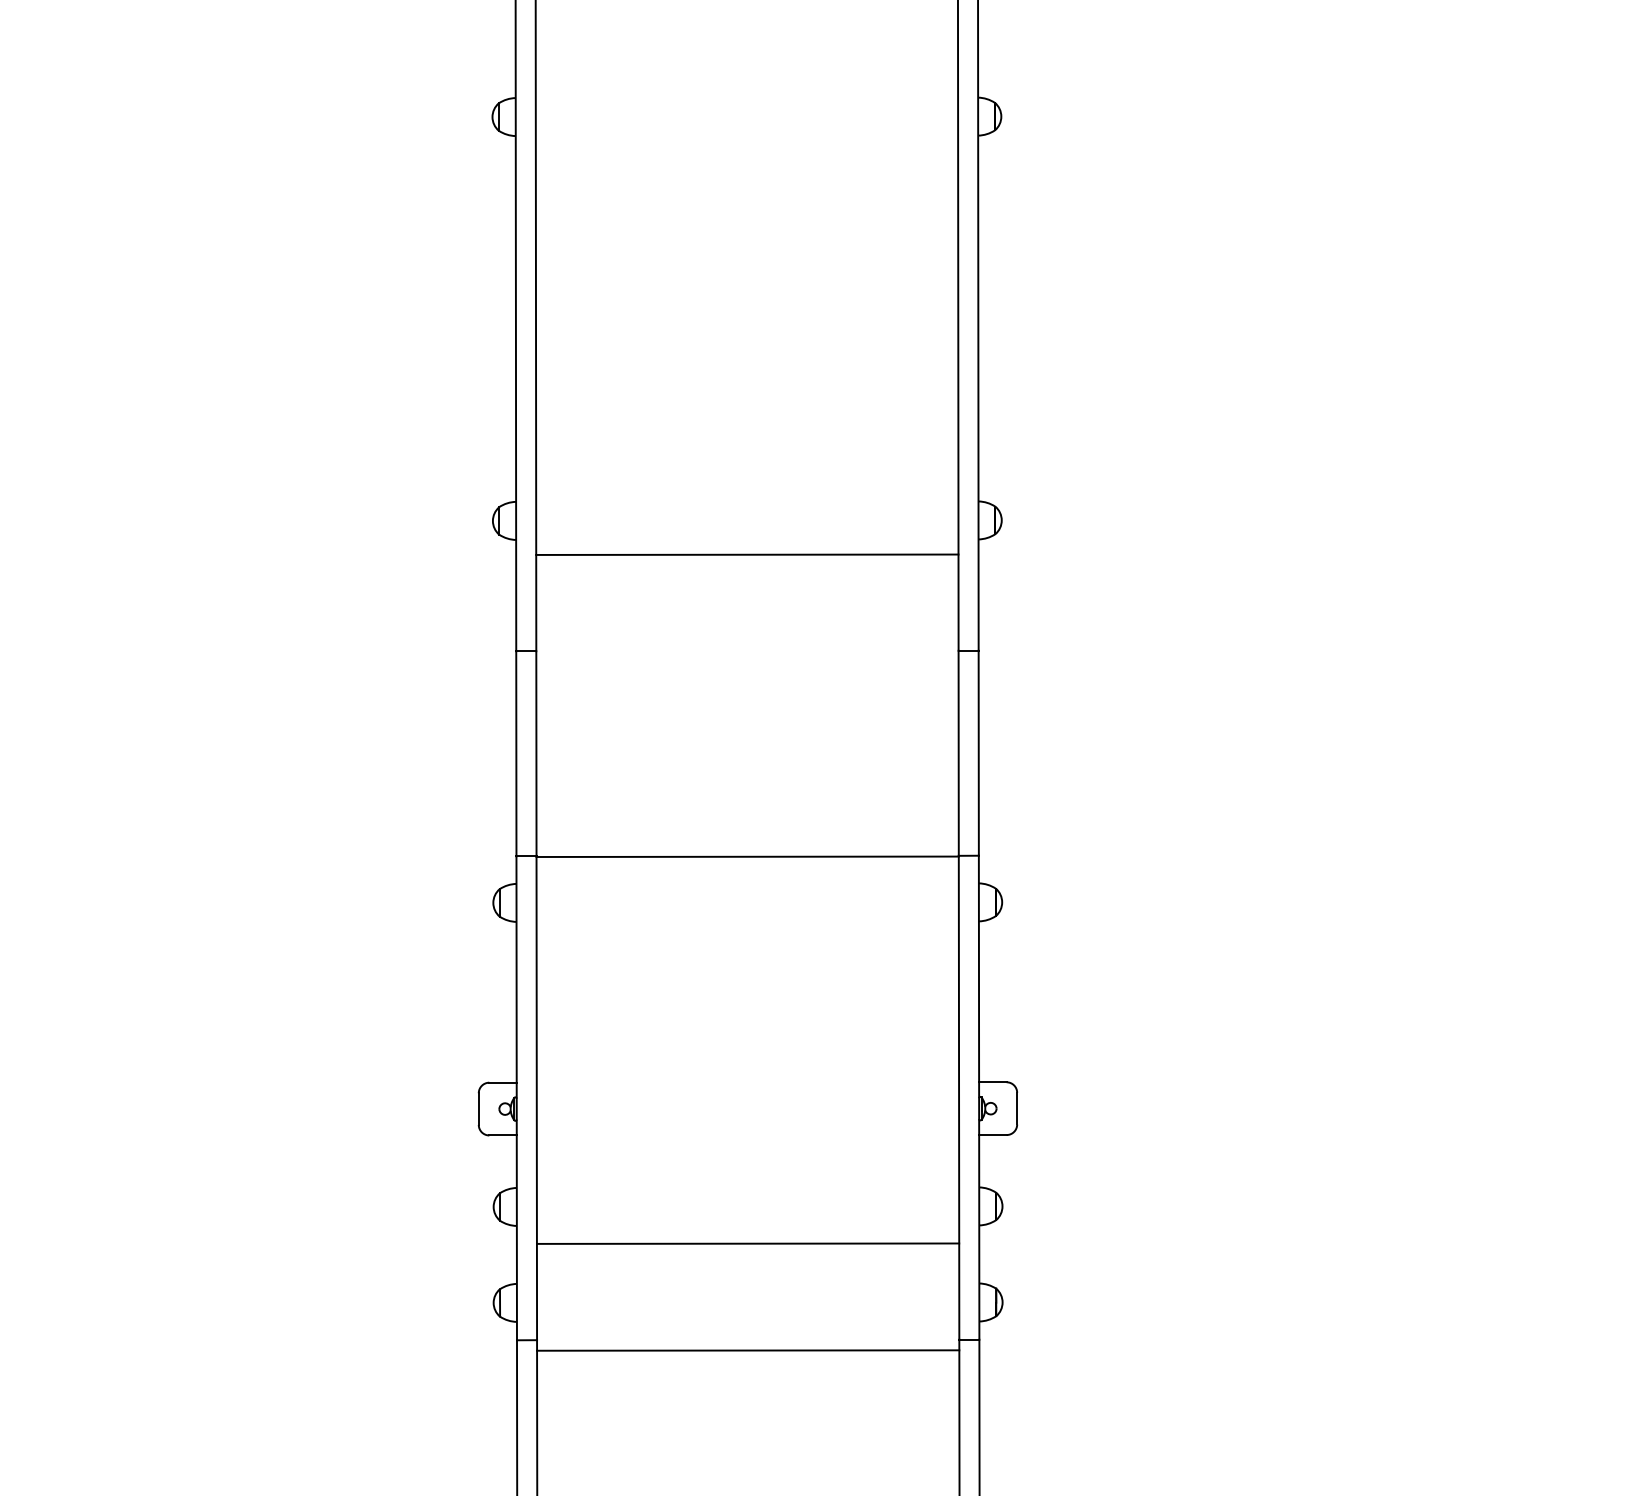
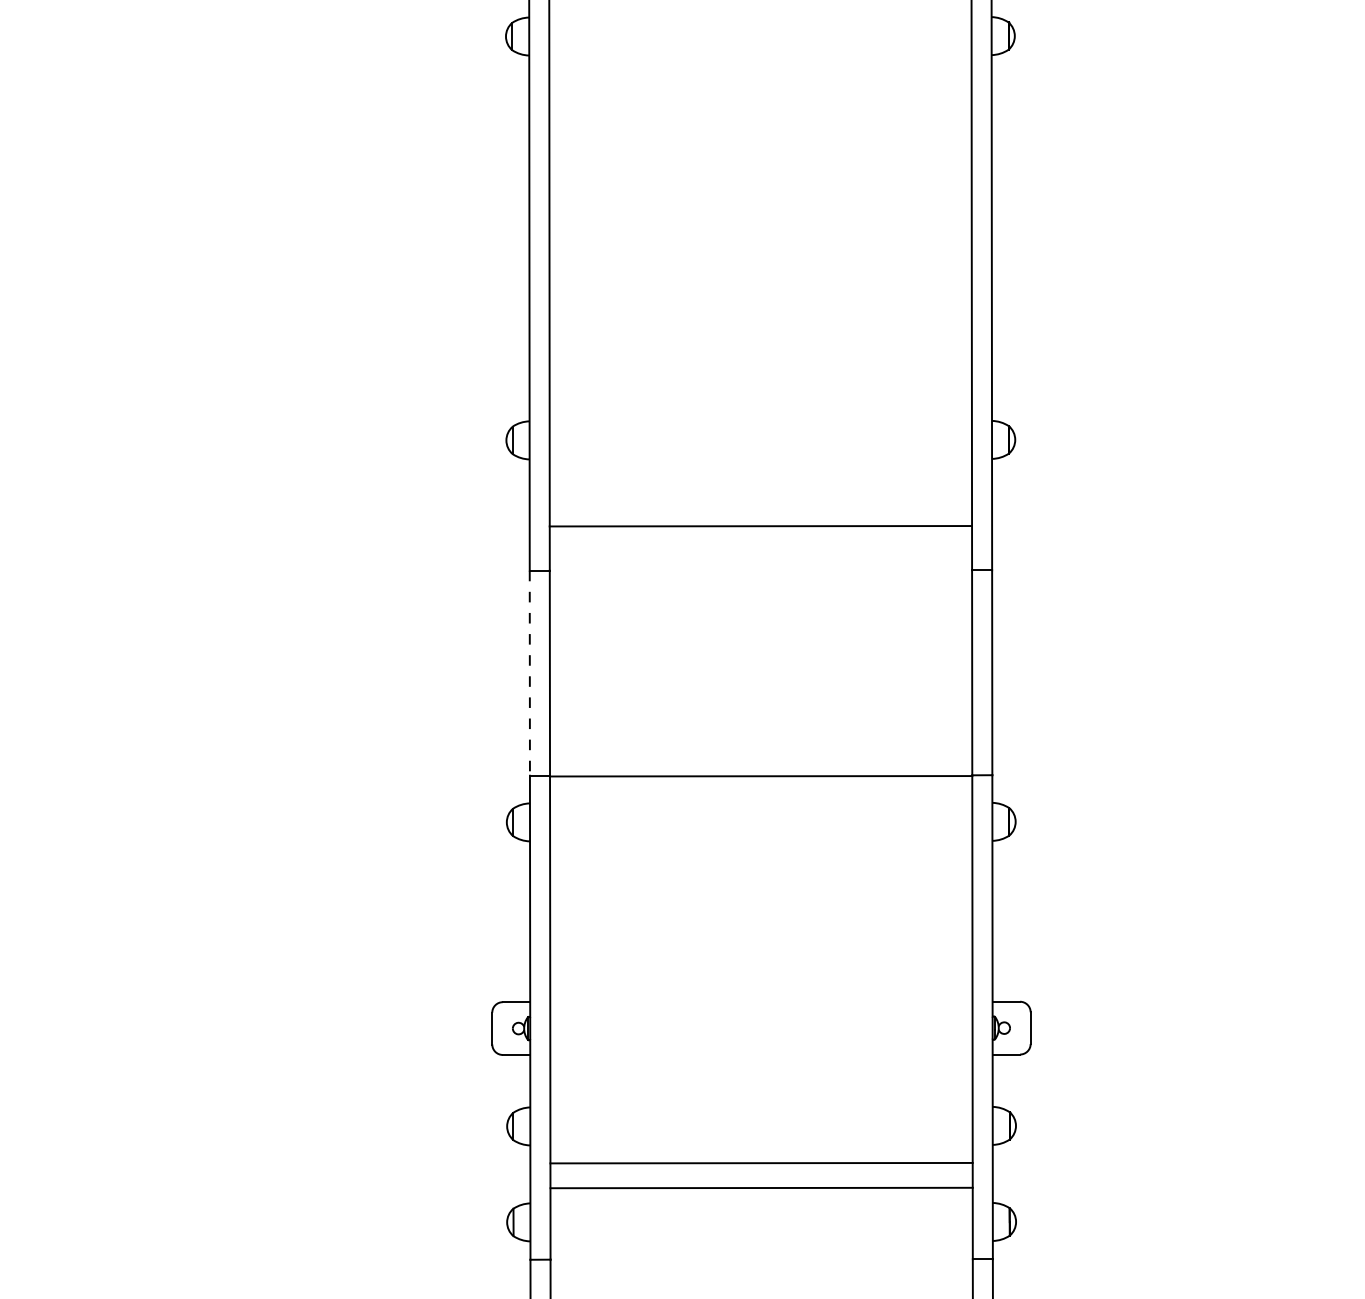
line: (747, 554) -> (760, 525), moved
line: (516, 753) -> (529, 672), solid -> dashed
line: (748, 1350) -> (761, 1187), moved

